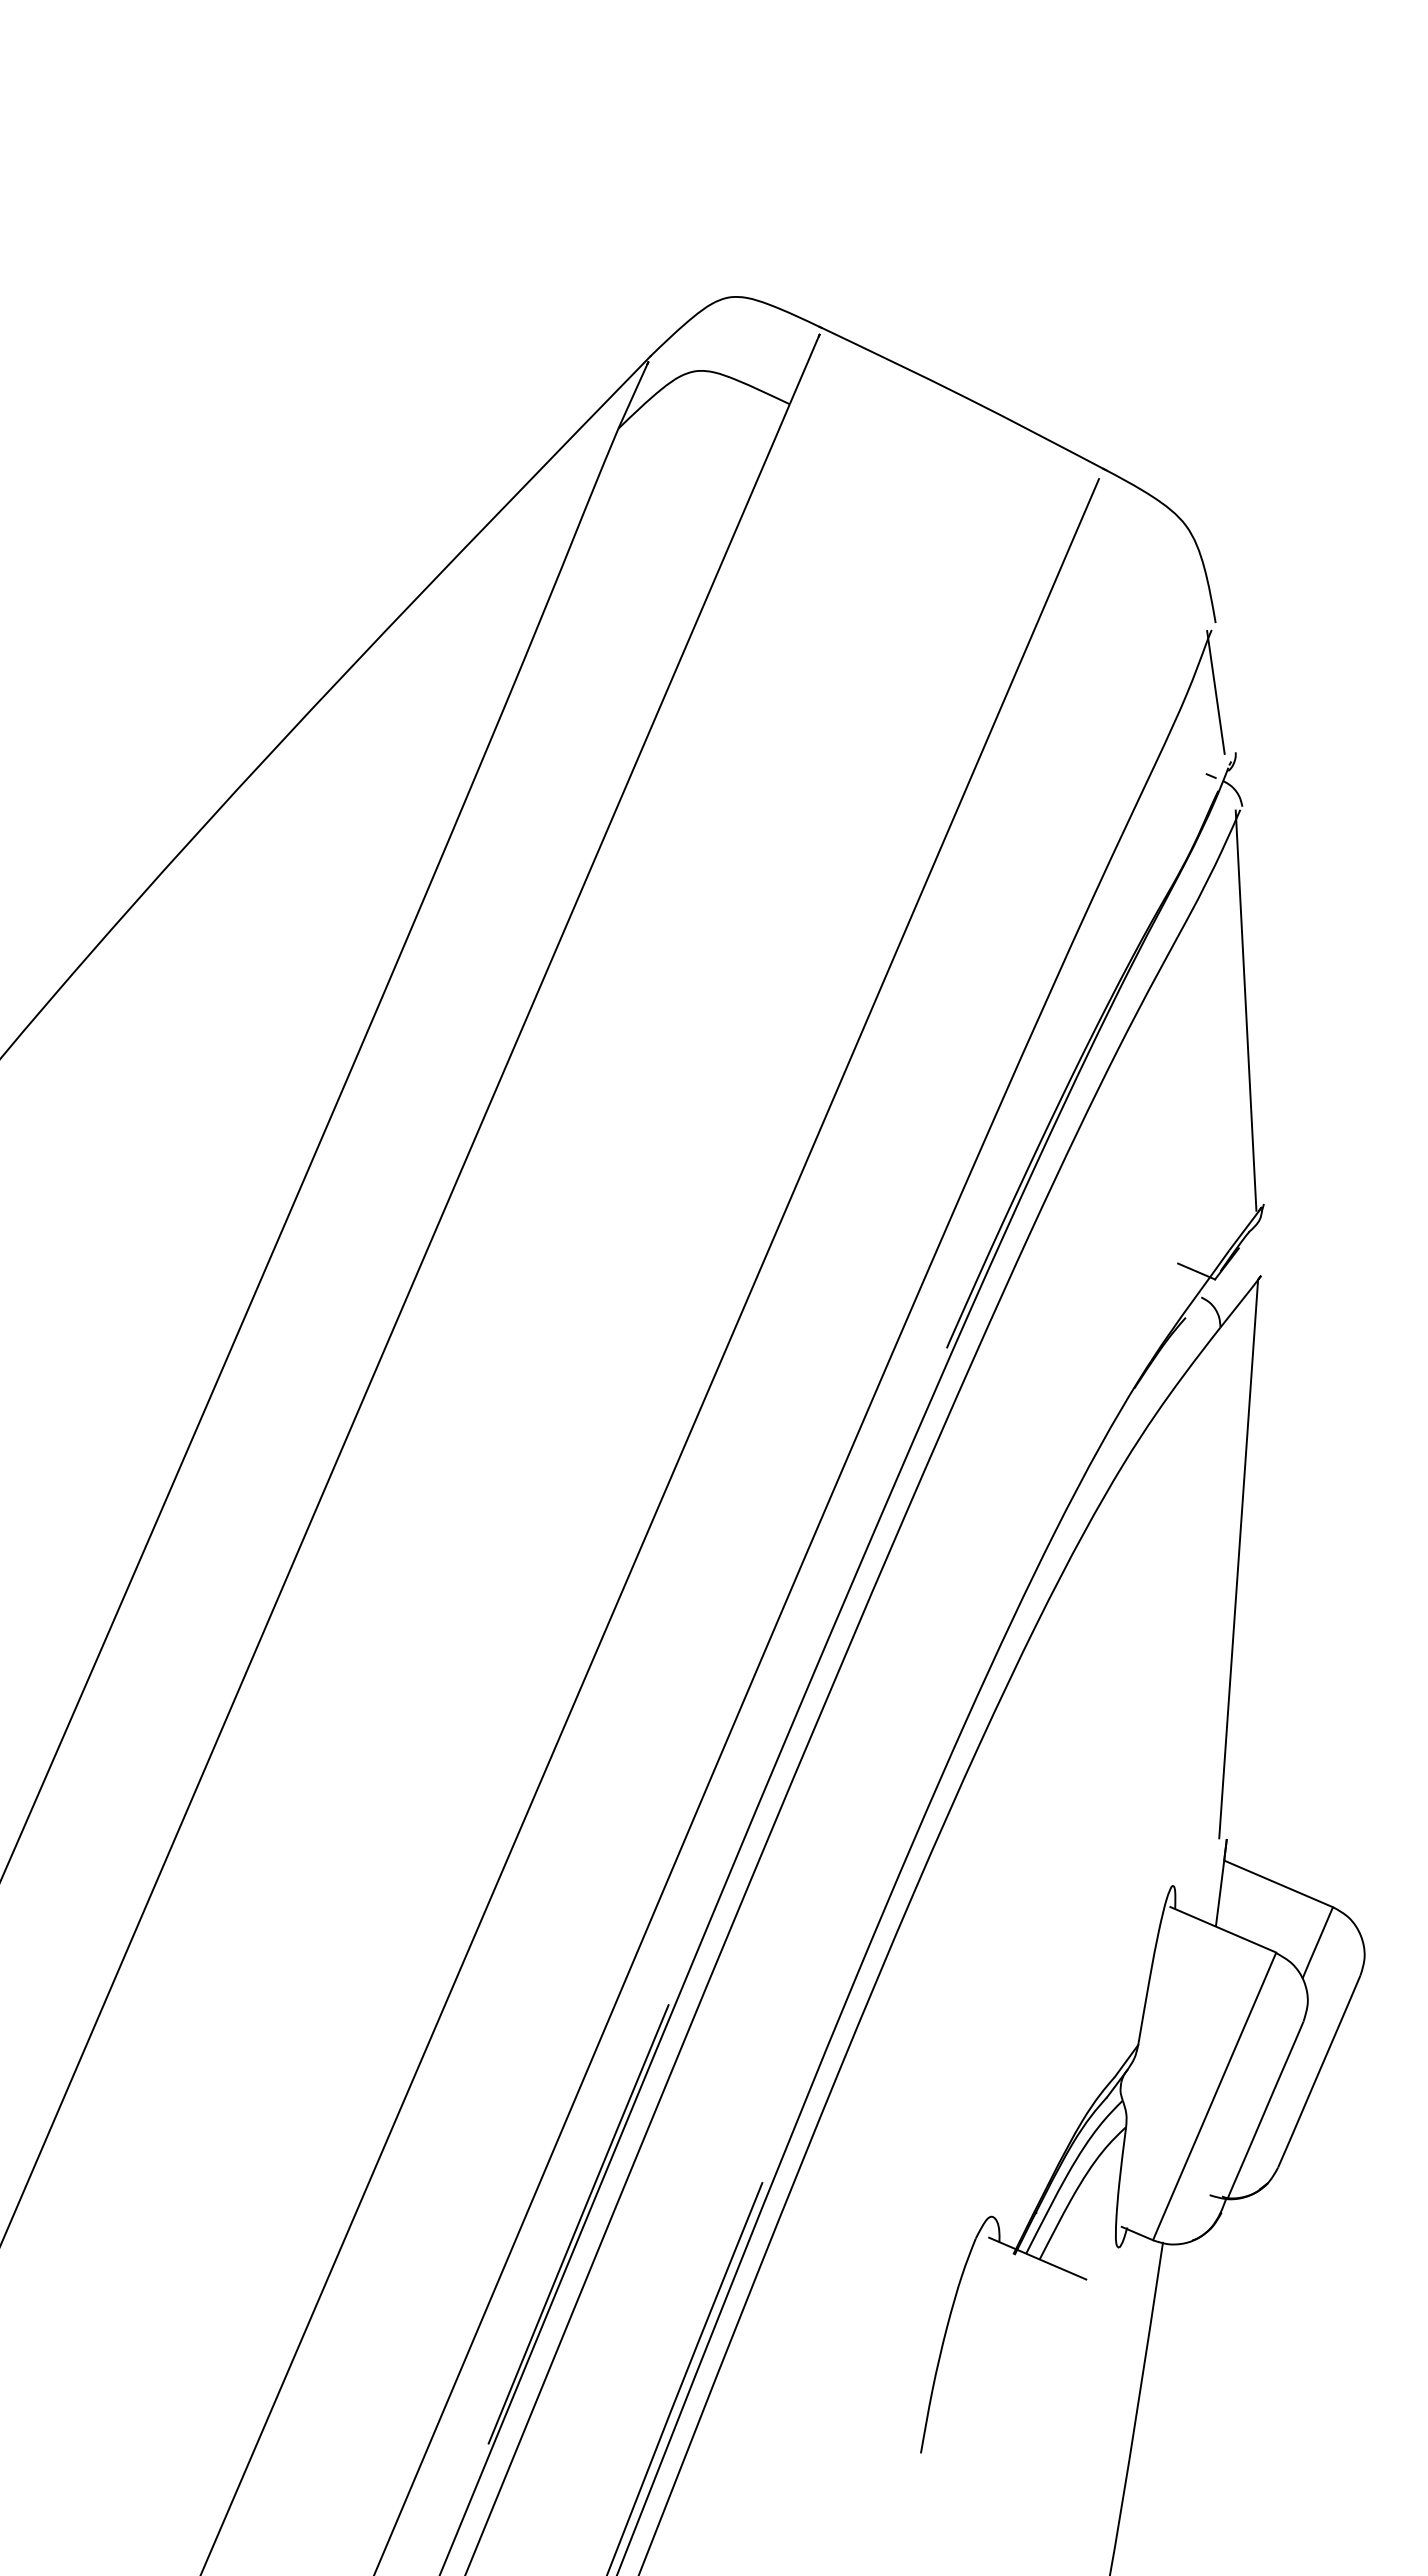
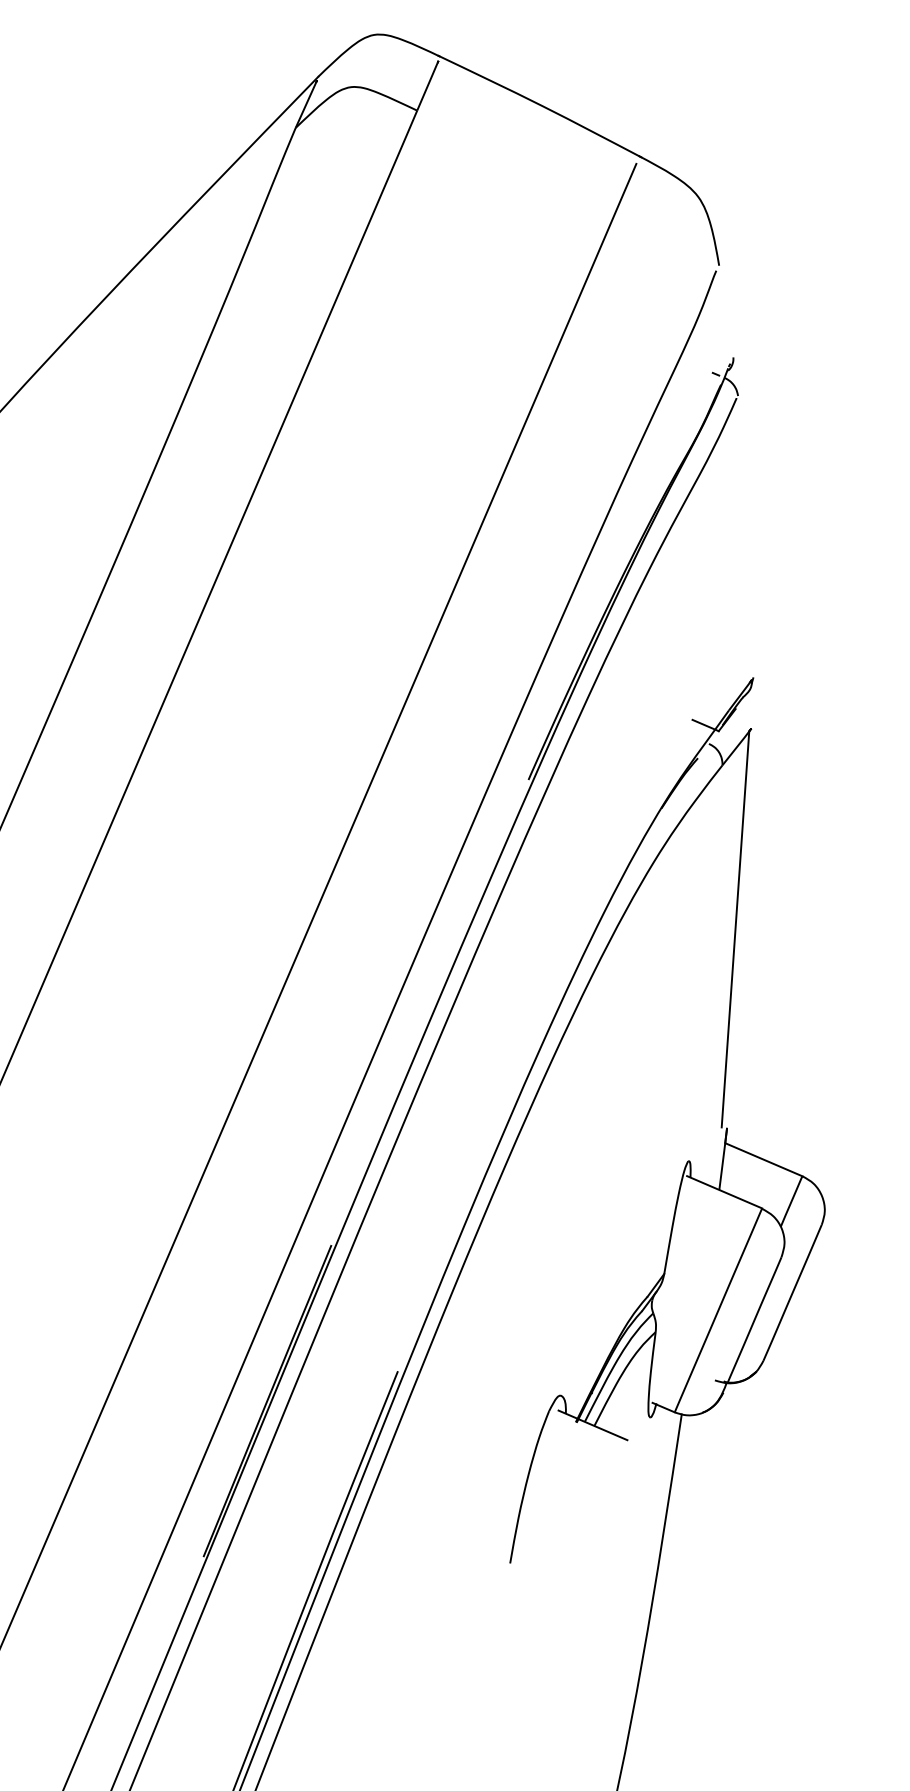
line: (1215, 692) -> (719, 315), removed
line: (1245, 1010) -> (740, 540), removed

